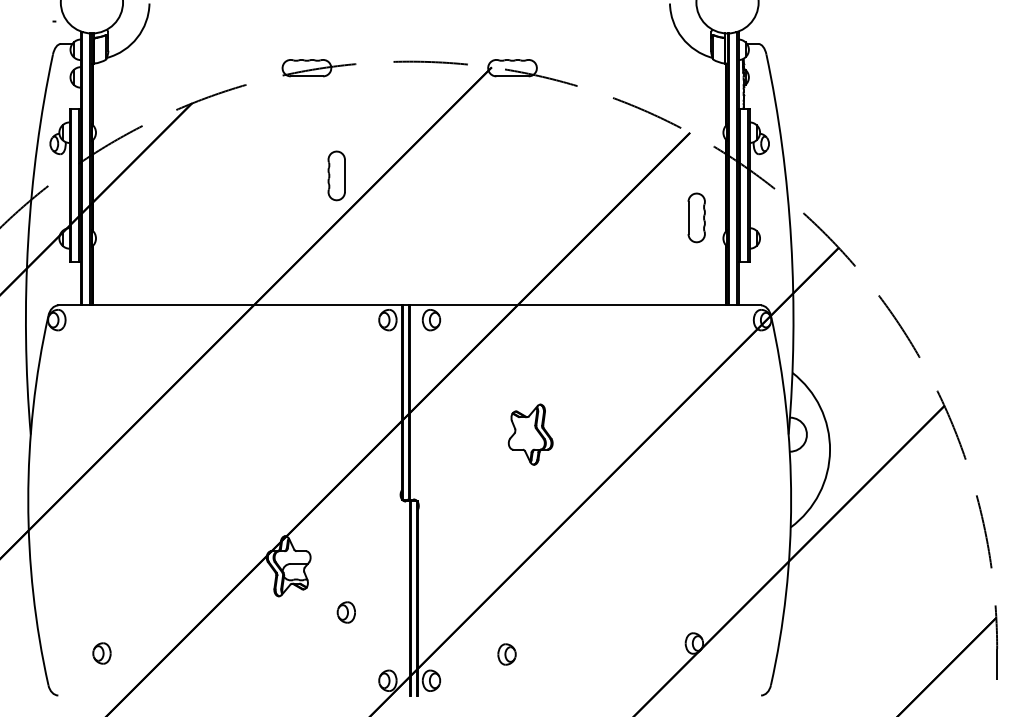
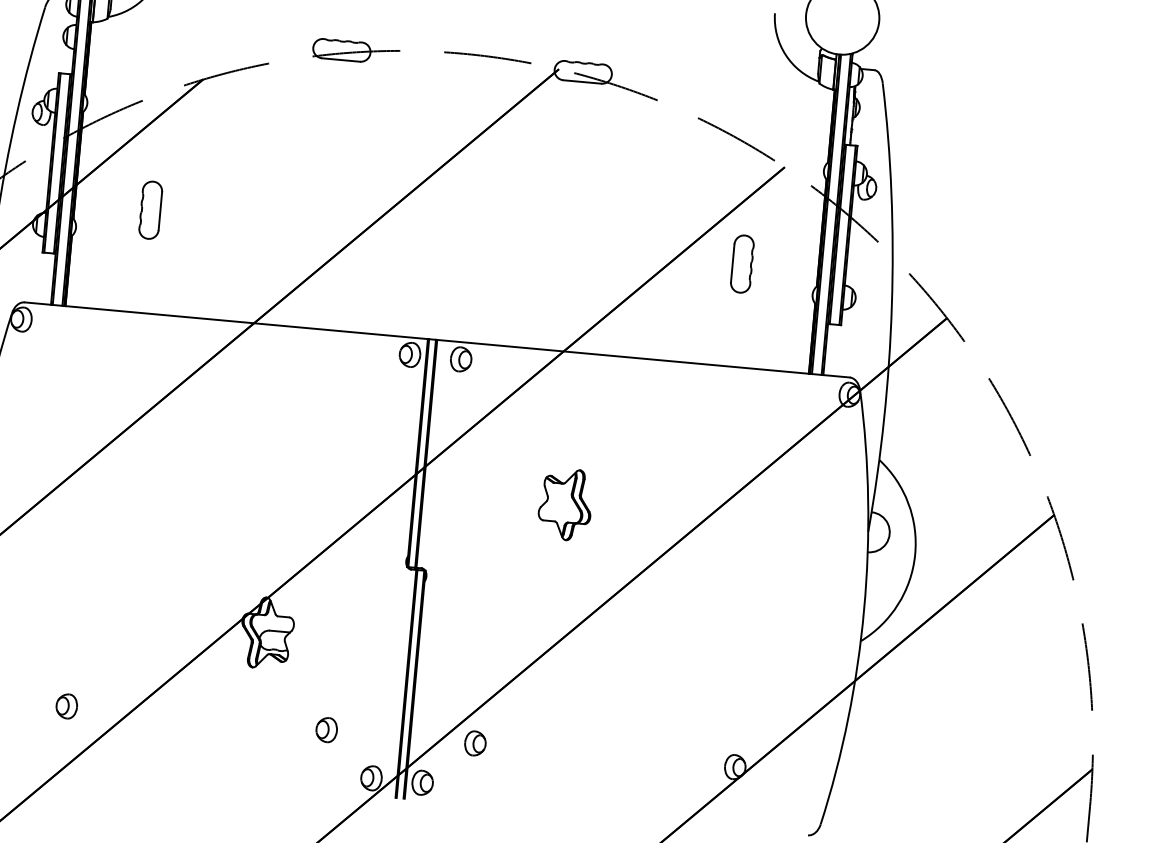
part: (336, 175) -> (150, 209), moved
part: (696, 217) -> (742, 263), moved
part: (345, 612) -> (325, 729), moved
part: (101, 653) -> (66, 706), moved
part: (506, 654) -> (474, 743), moved

